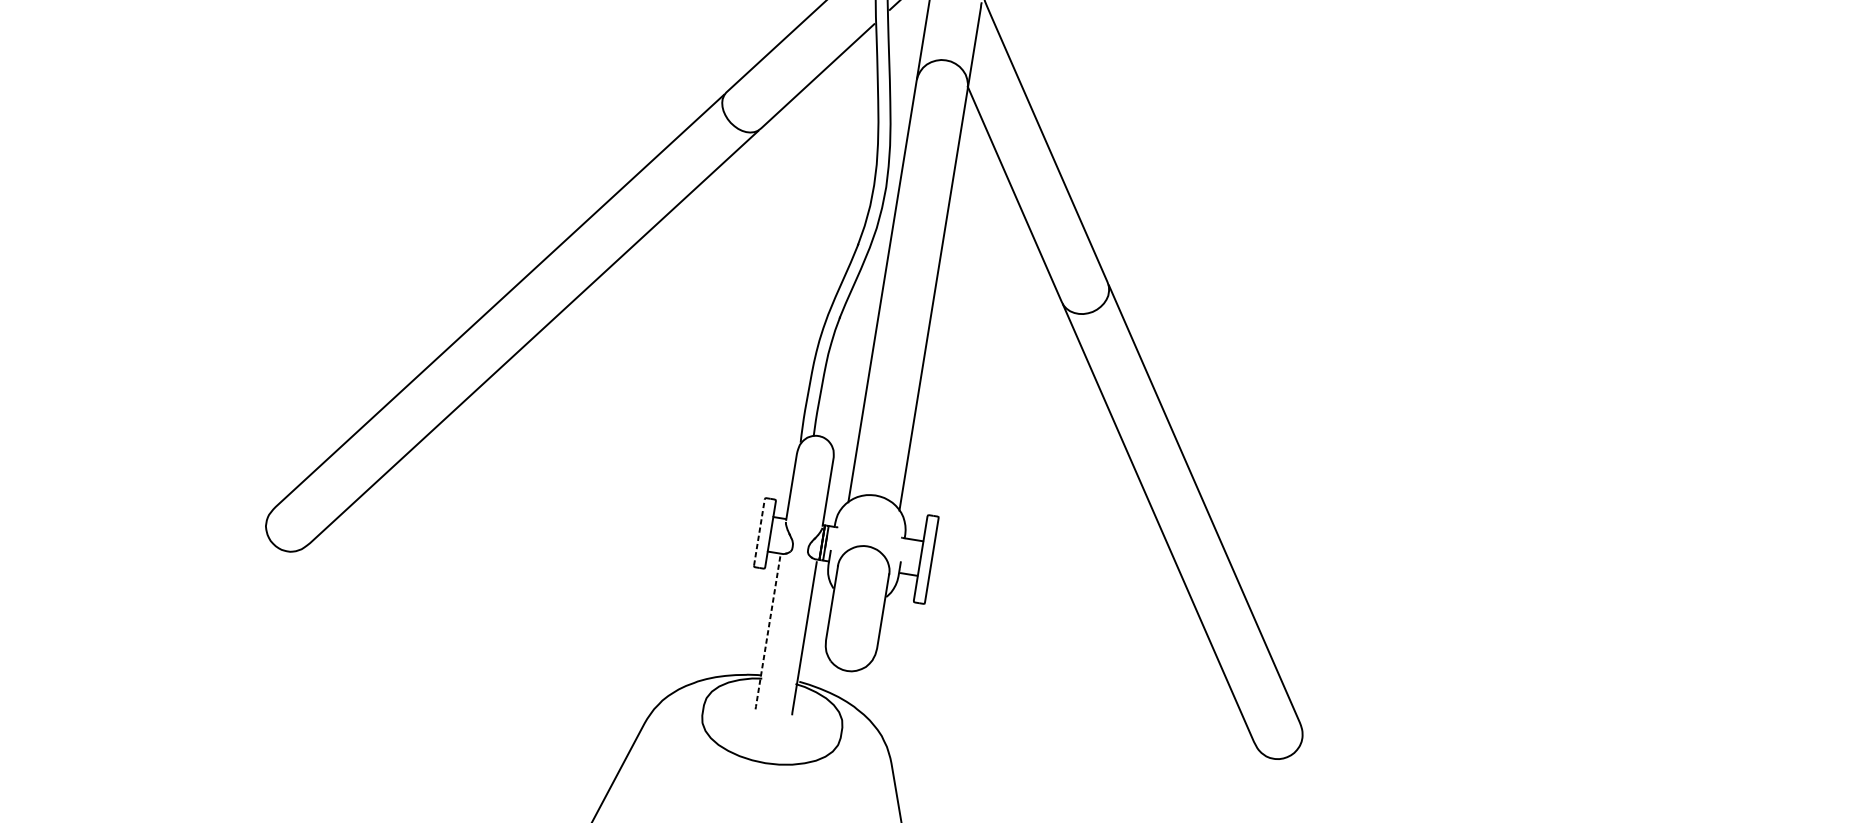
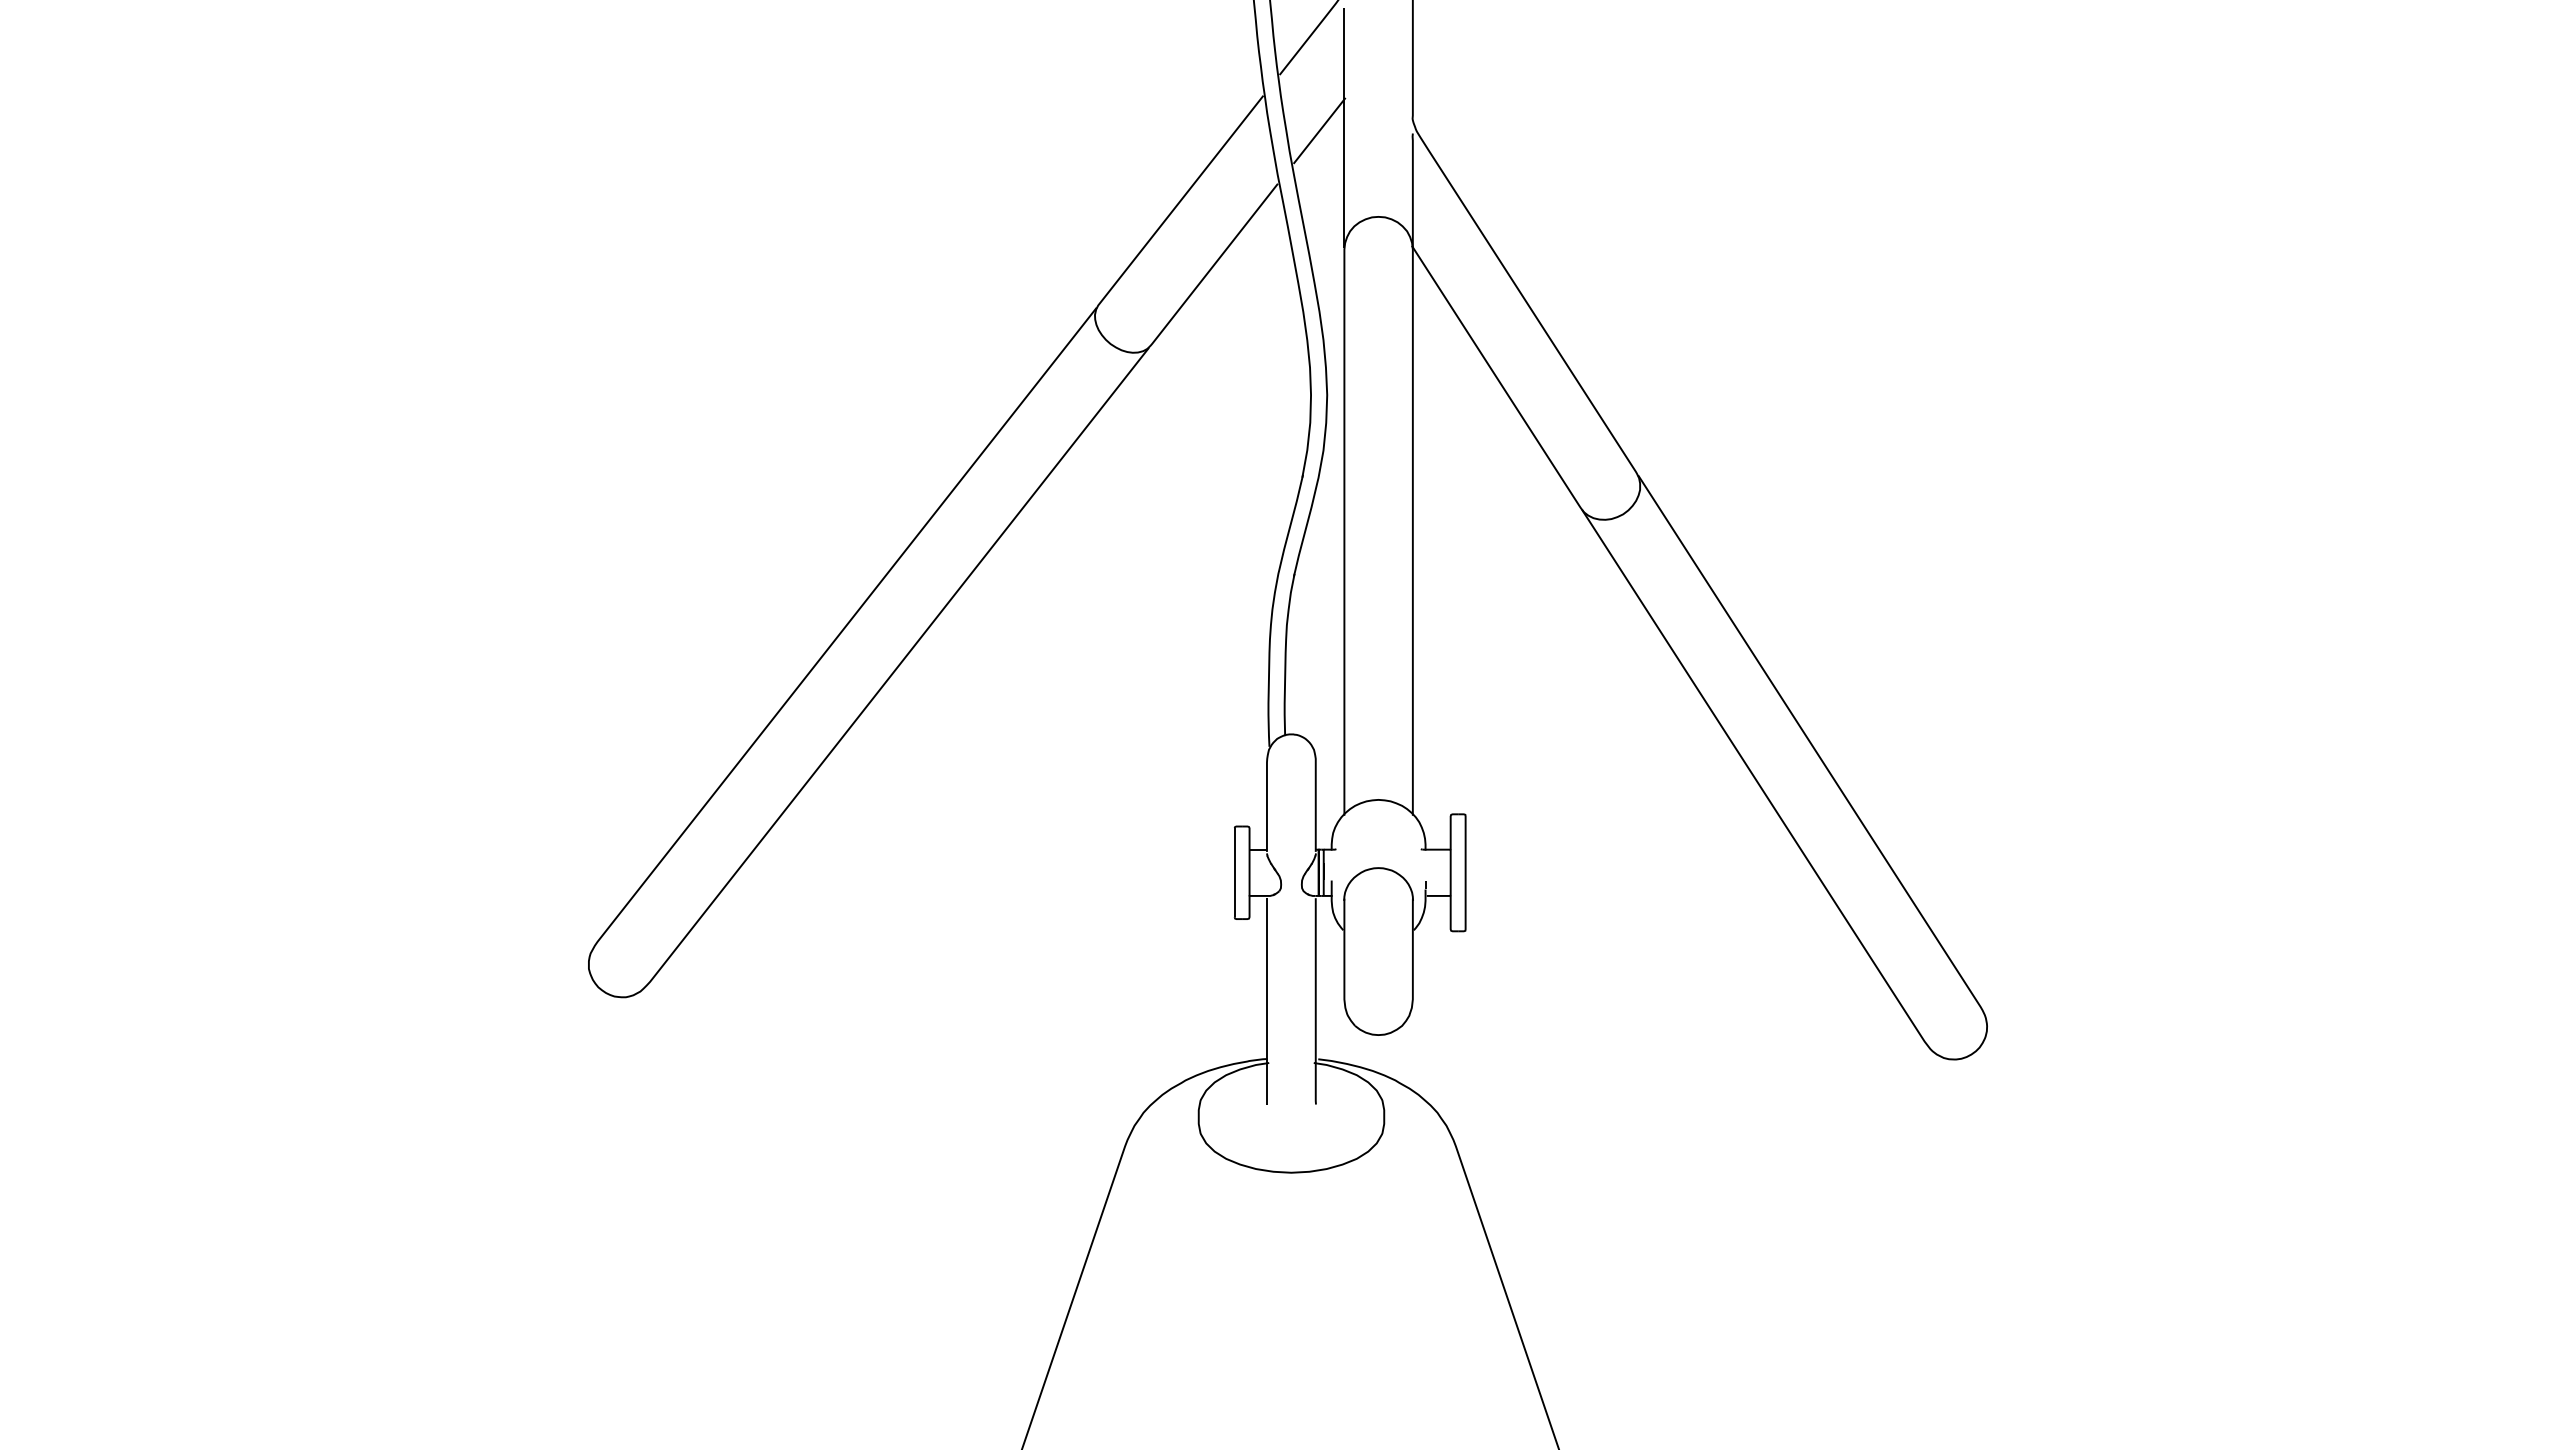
line: (759, 532) -> (1234, 872), dashed -> solid
line: (767, 633) -> (1266, 1002), dashed -> solid

